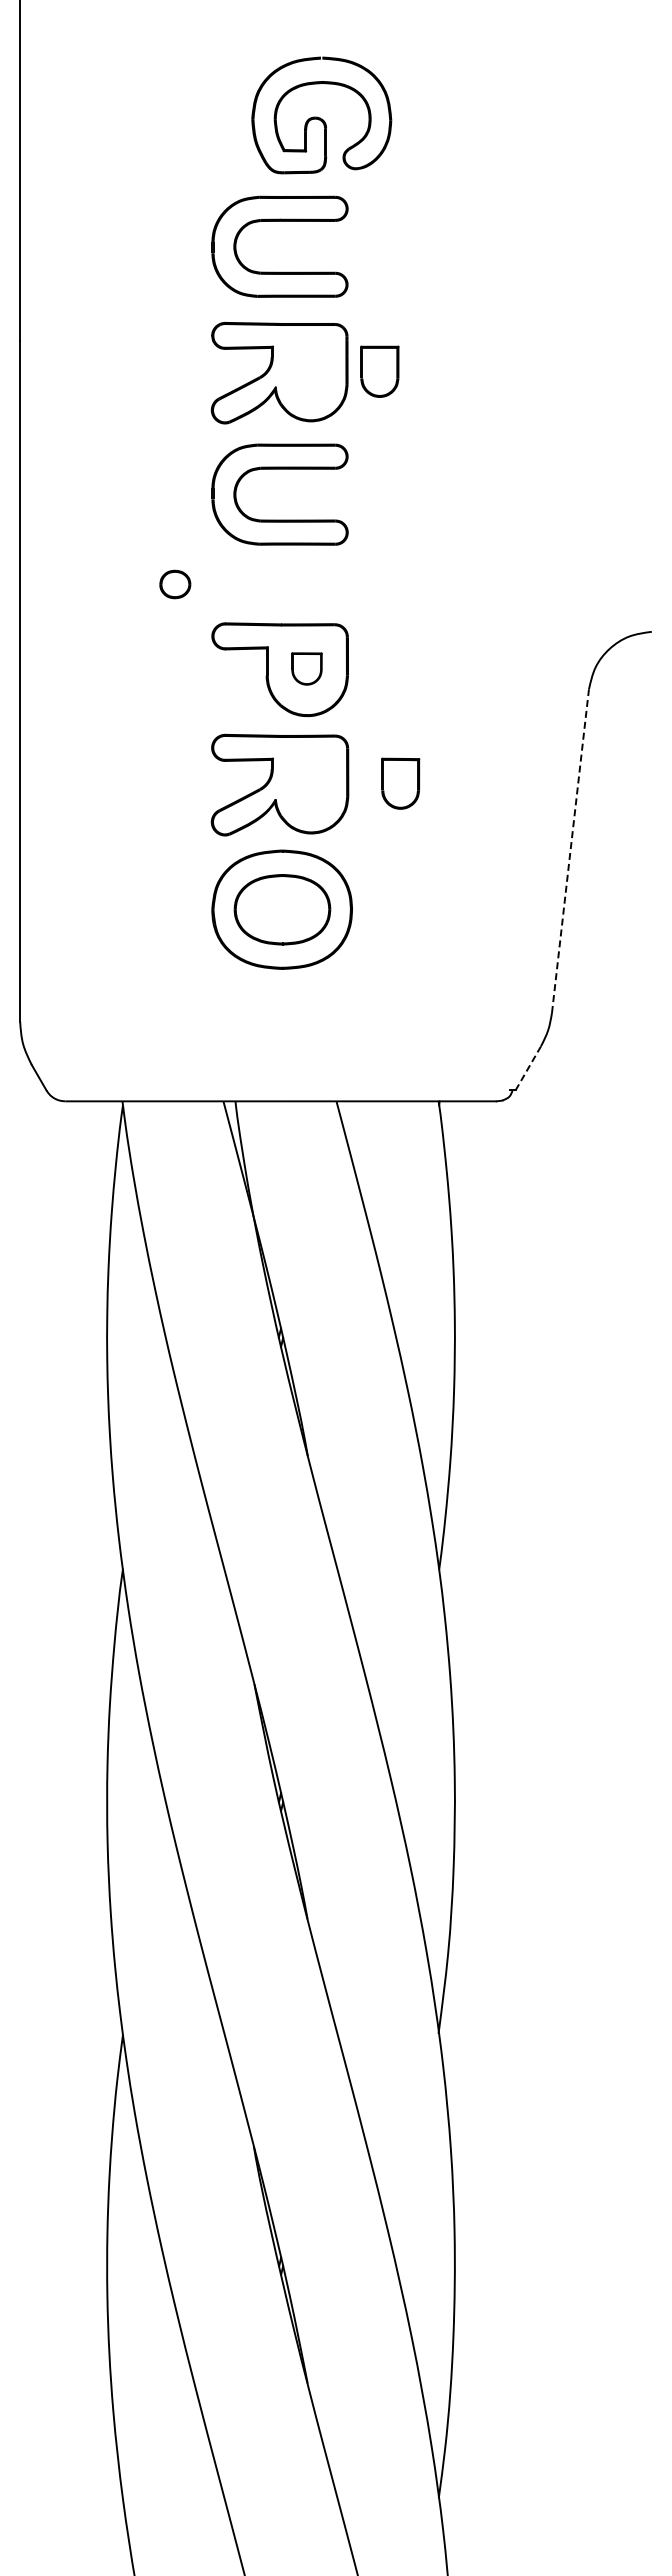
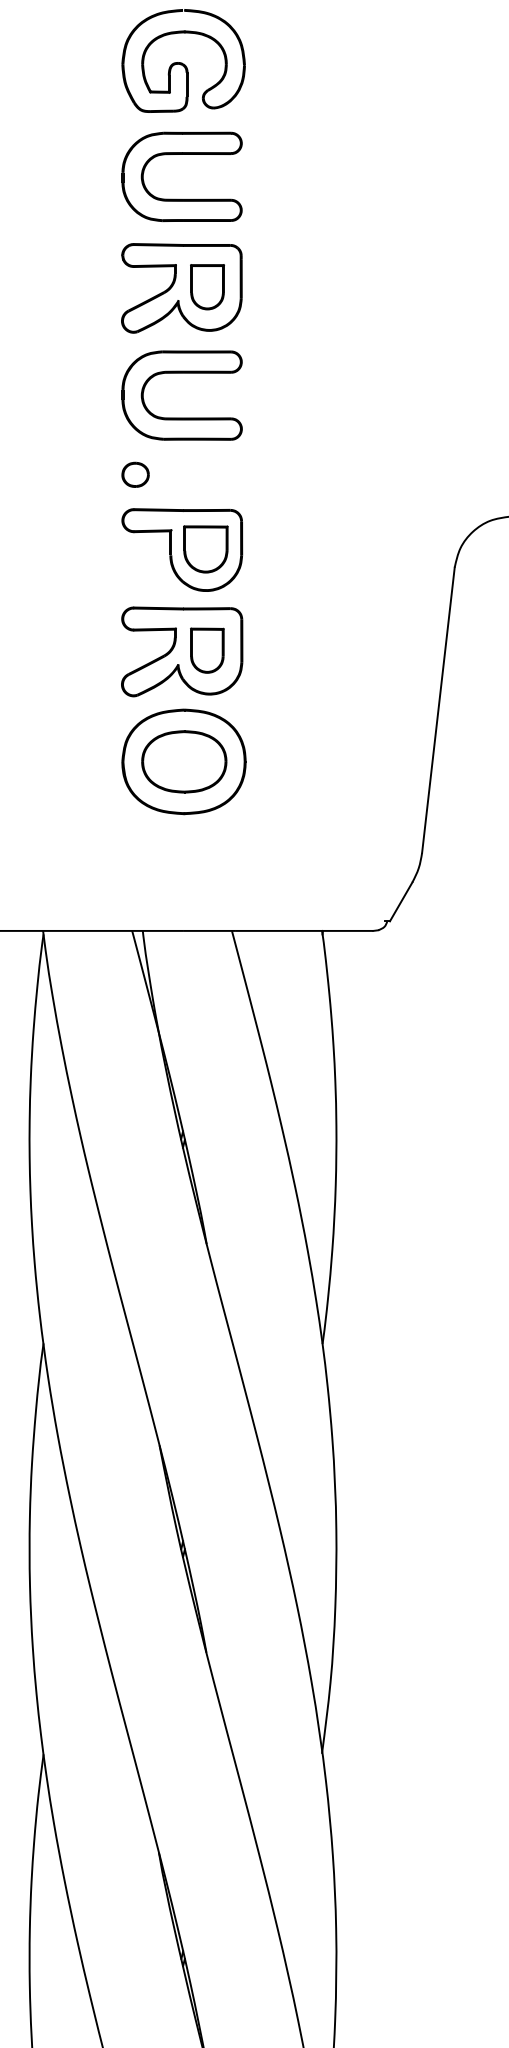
part: (321, 115) -> (183, 61), moved
part: (379, 371) -> (207, 286), moved
part: (175, 584) -> (135, 474), moved
part: (306, 668) -> (205, 548), size x1.67
part: (400, 783) -> (207, 650), moved
line: (570, 851) -> (438, 710), dashed -> solid
line: (528, 1068) -> (401, 901), dashed -> solid

